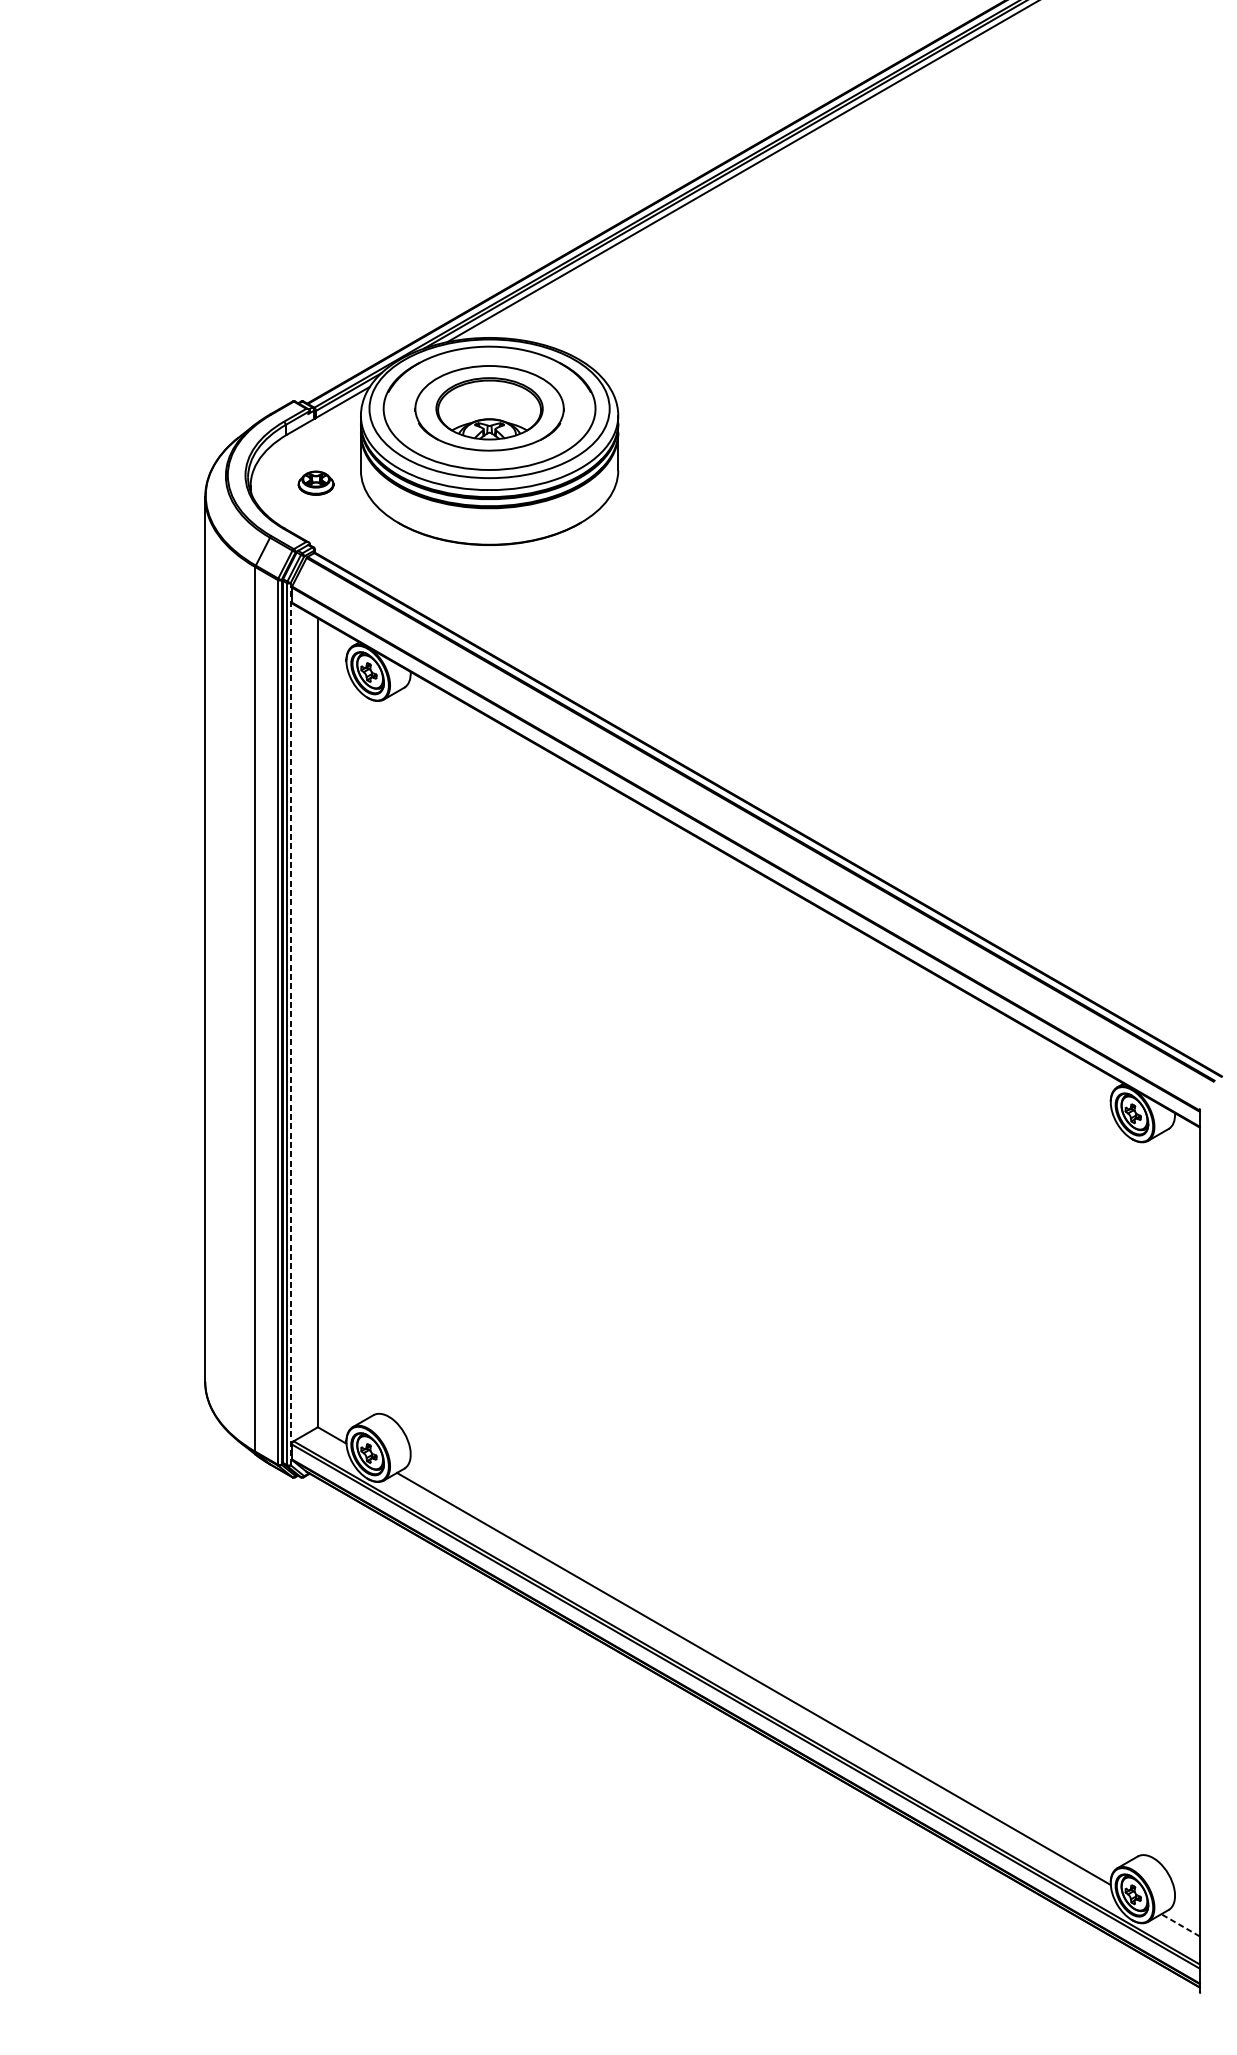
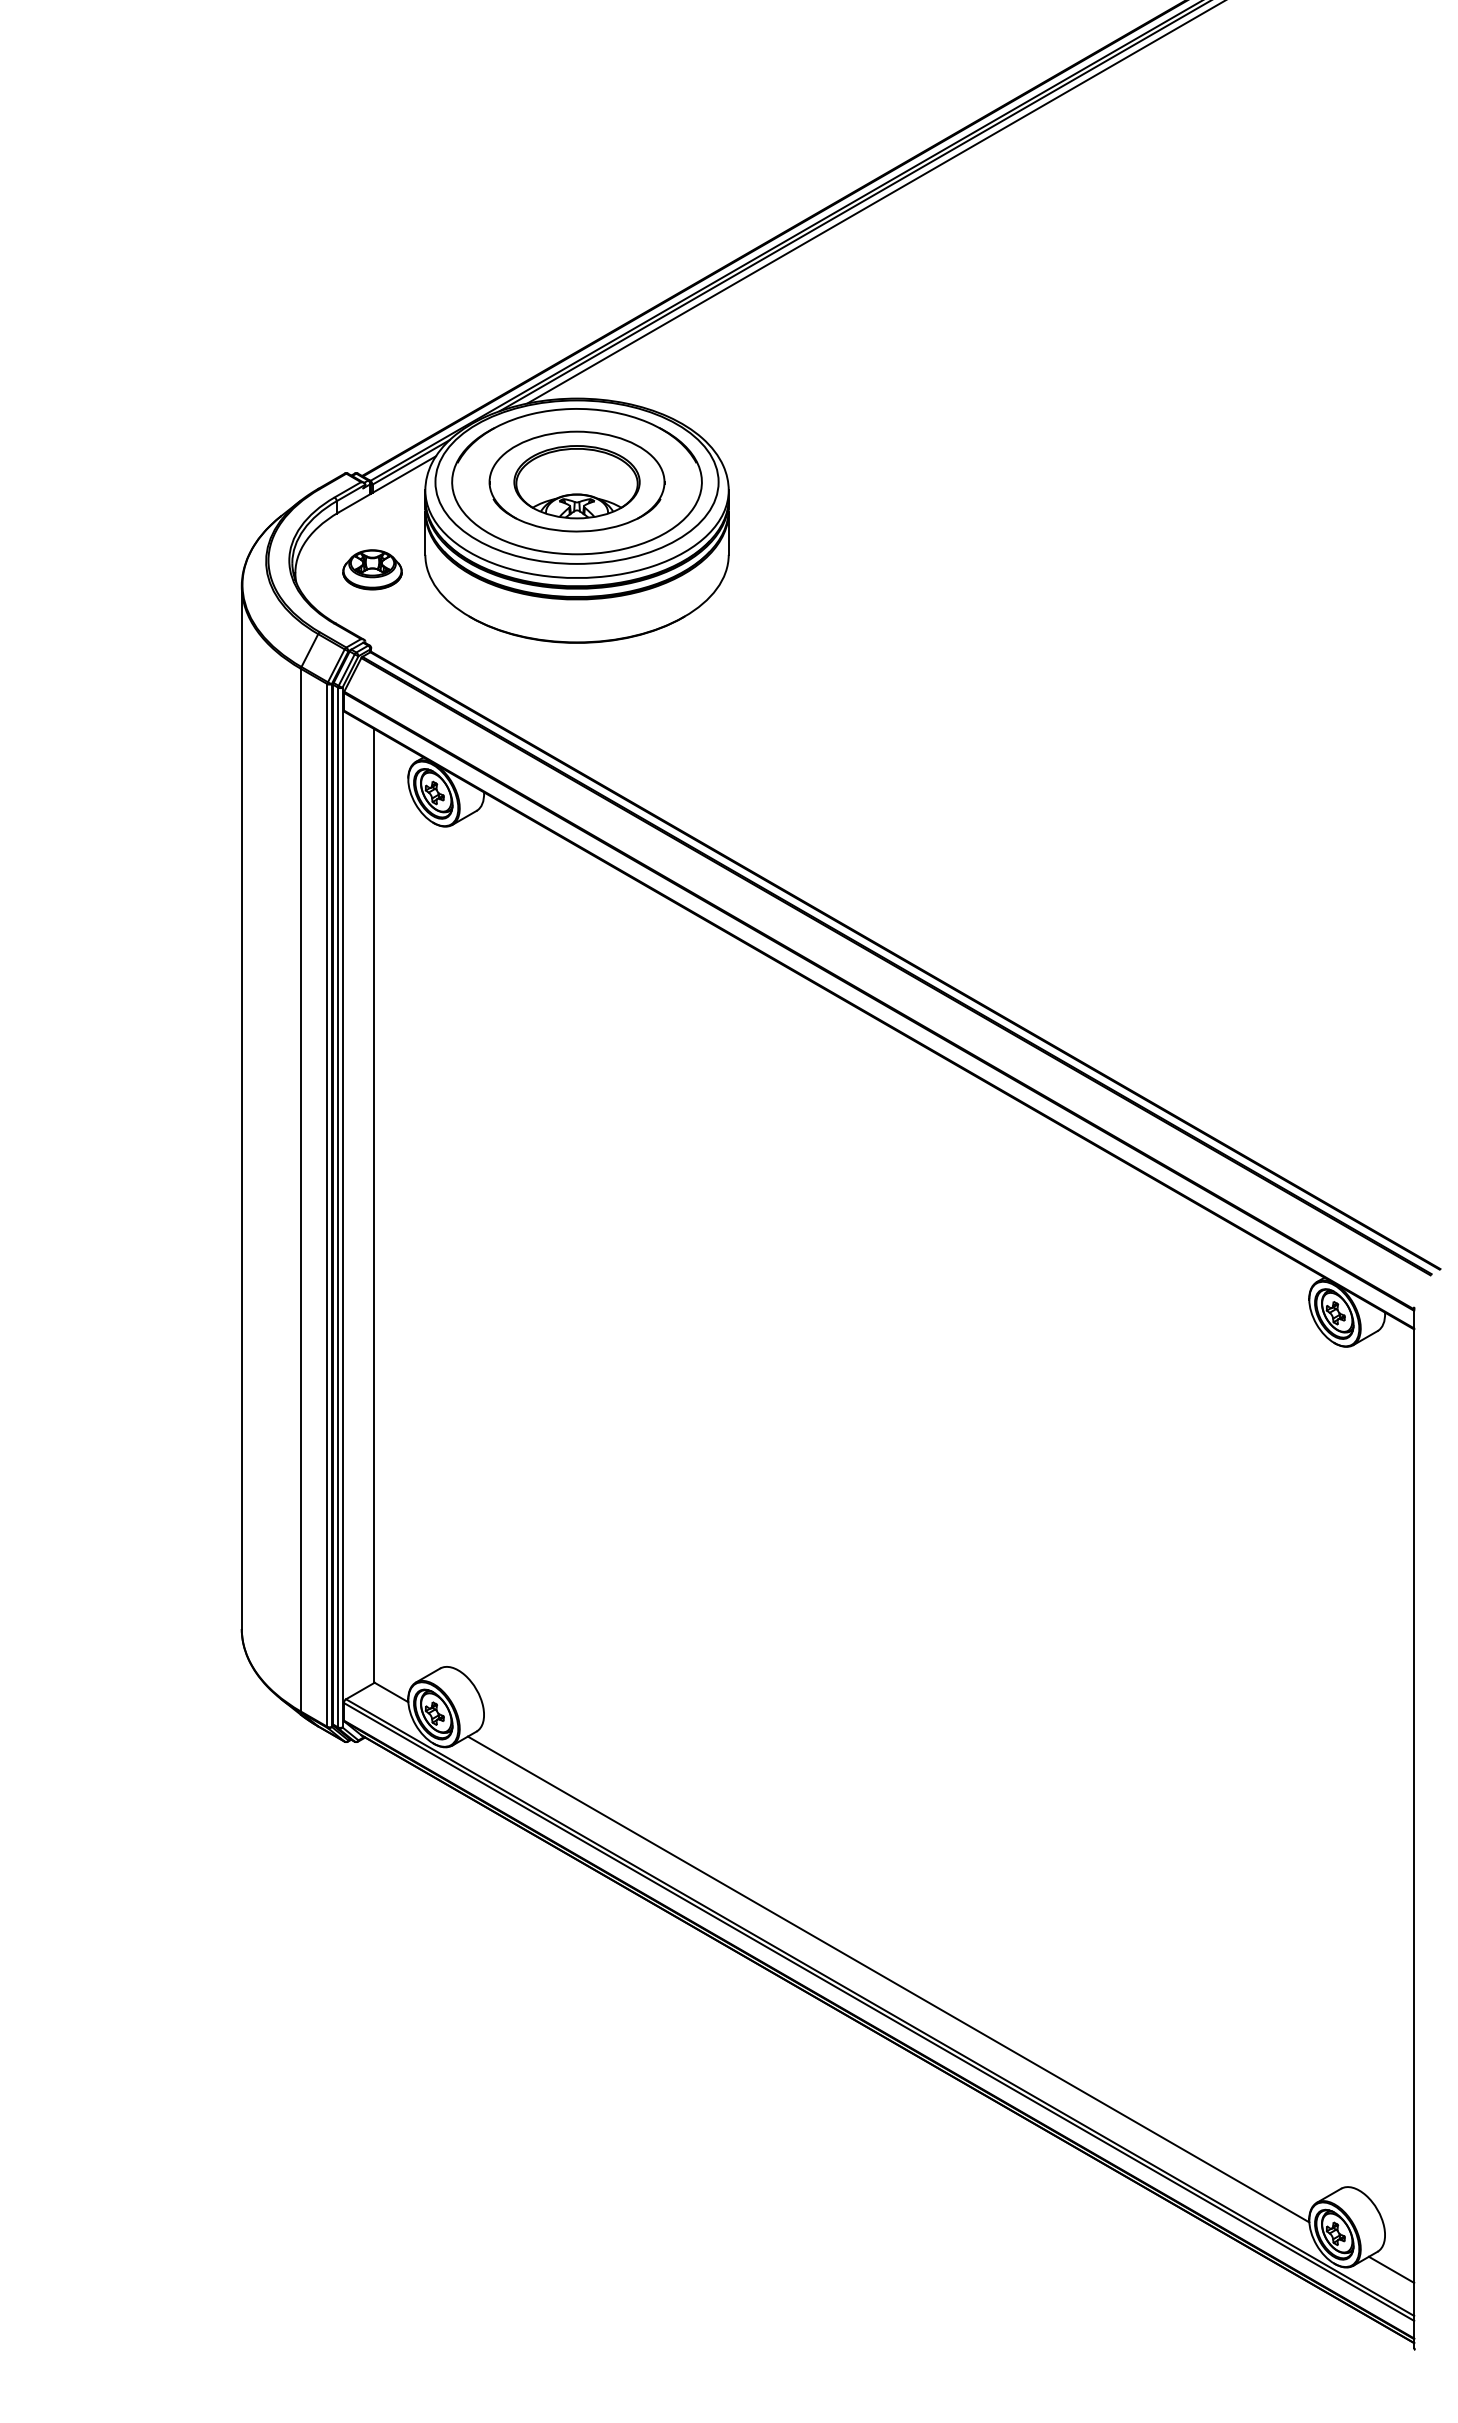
part: (316, 482) -> (372, 569), size x1.43
line: (290, 1024) -> (342, 1207), dashed -> solid
line: (1180, 1925) -> (1391, 2269), dashed -> solid

